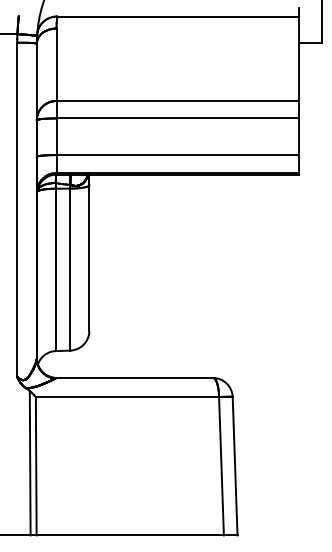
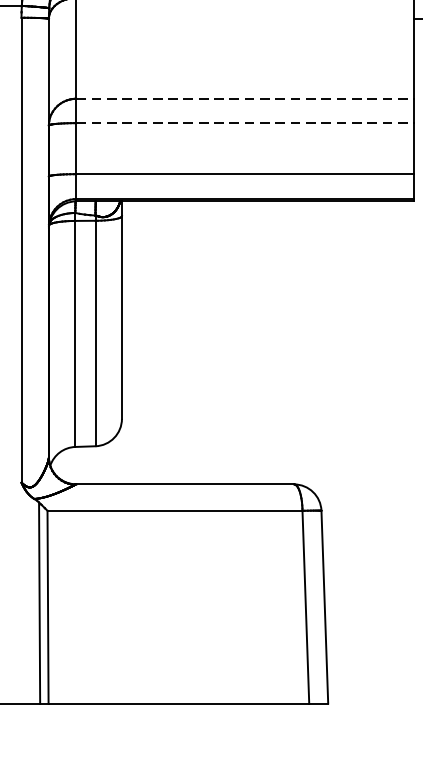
line: (178, 100) -> (246, 98), solid -> dashed
line: (178, 118) -> (246, 123), solid -> dashed

